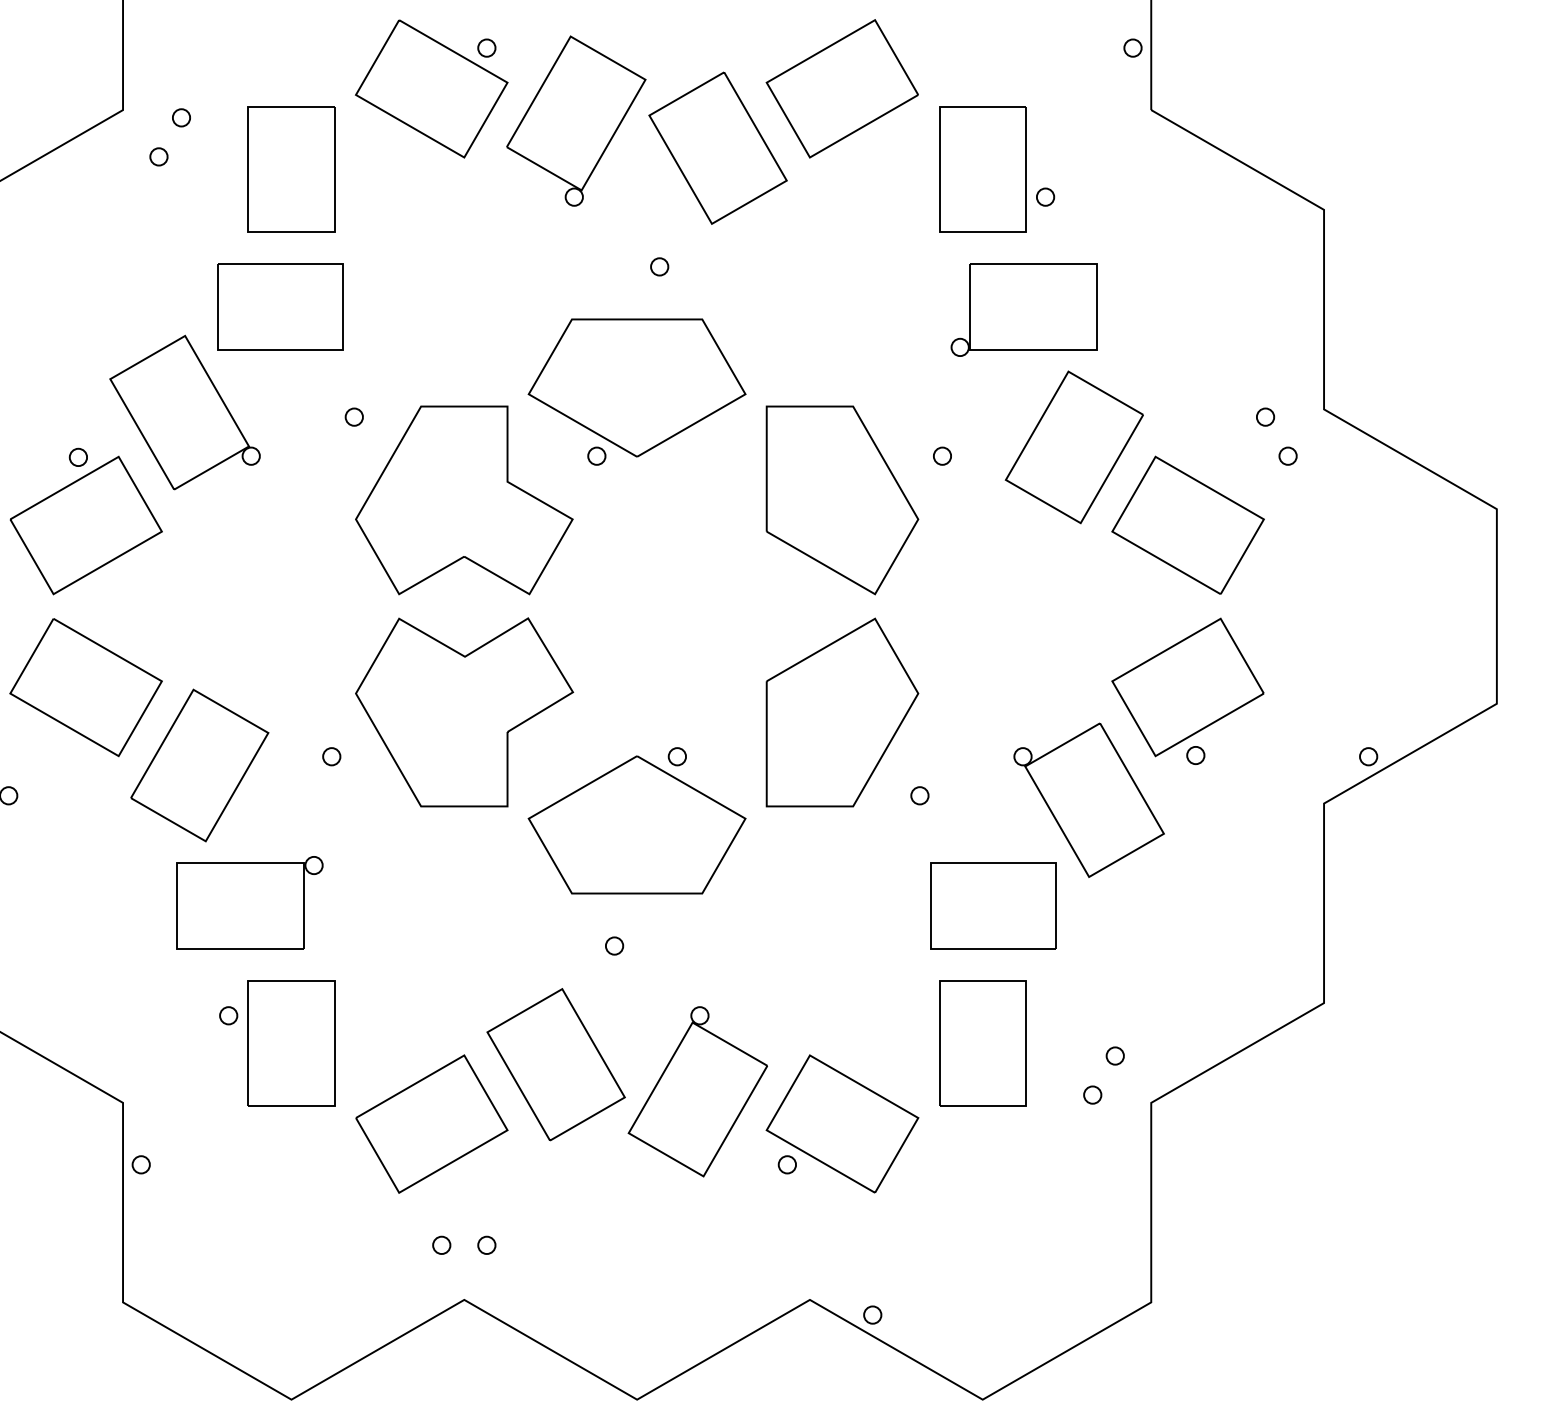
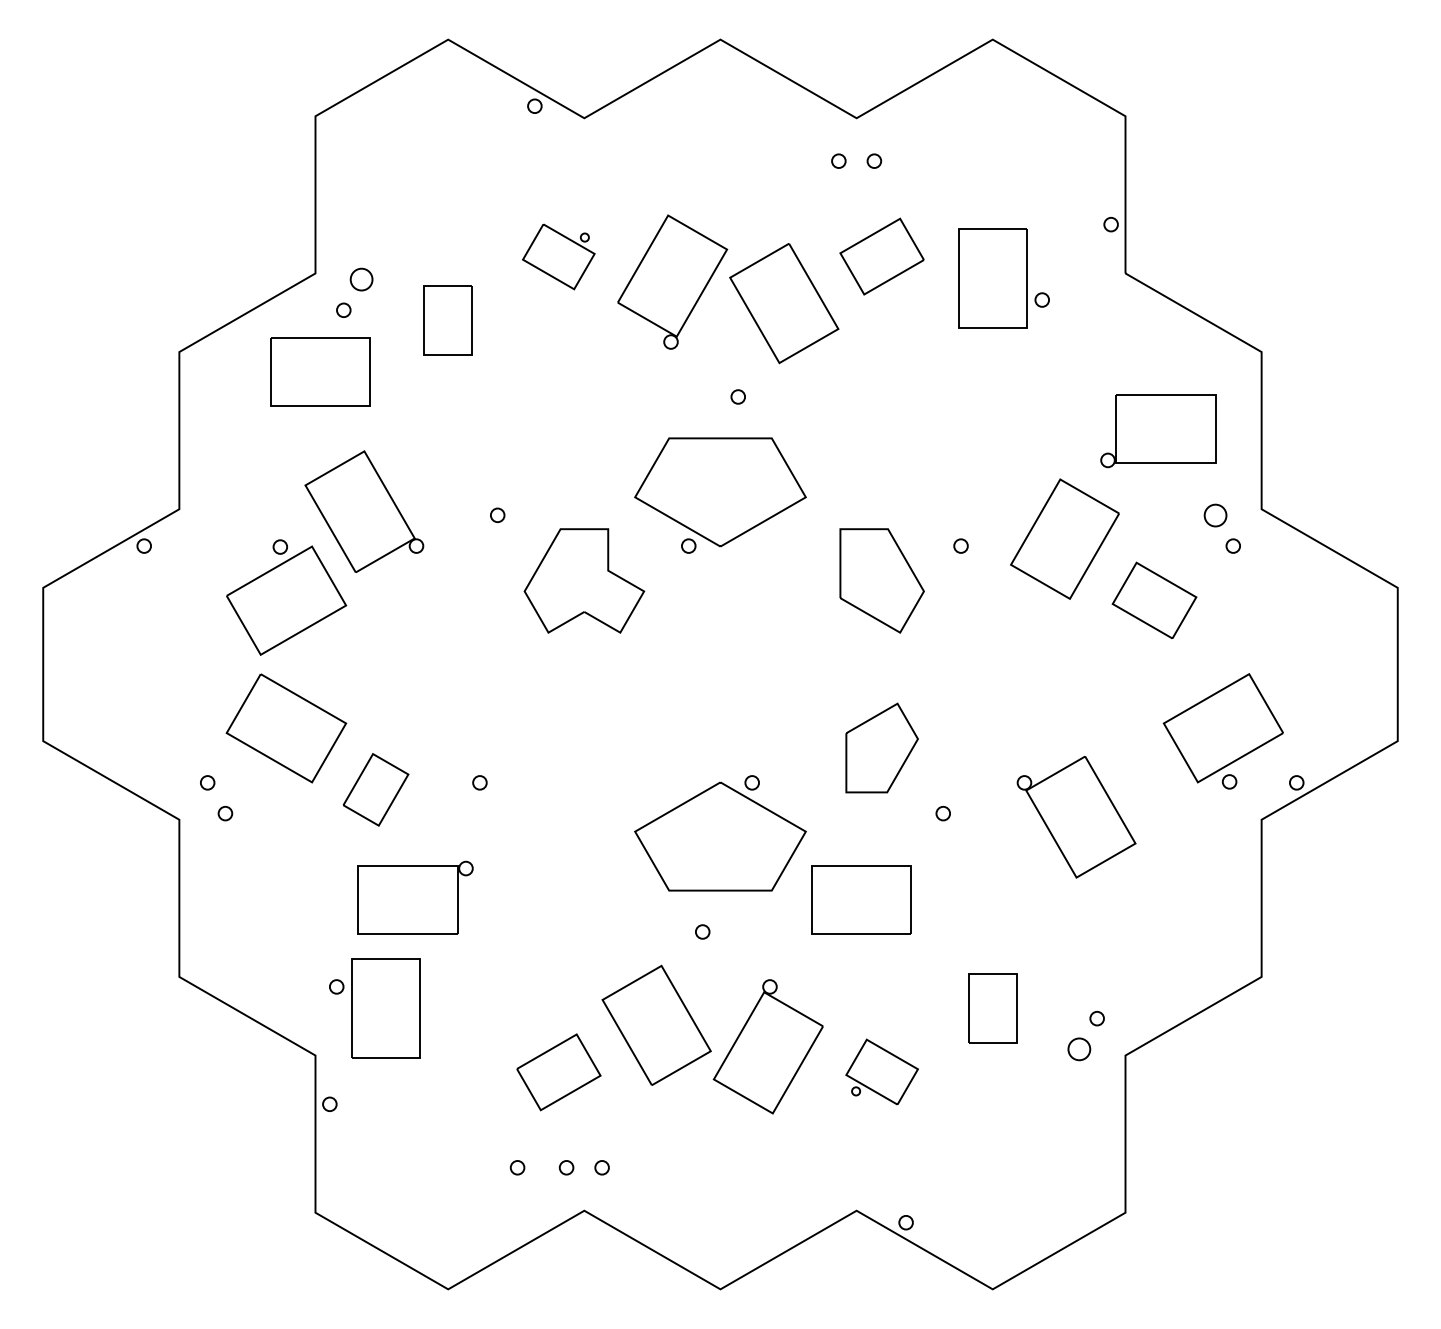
part: (431, 88) -> (558, 256), size x0.6
part: (841, 88) -> (881, 256), size x0.7
circle: (181, 117) -> (361, 279), size x1.6
part: (290, 169) -> (447, 320), size x0.7
part: (996, 169) -> (1003, 278), moved
part: (280, 306) -> (320, 371), moved
part: (1024, 310) -> (1158, 431), moved
circle: (1265, 416) -> (1215, 514), size x1.6
part: (464, 499) -> (584, 580), size x0.7
part: (841, 499) -> (881, 580), size x0.7
part: (1188, 525) -> (1154, 600), size x0.7
part: (1186, 691) -> (1222, 731), moved
part: (464, 711) -> (584, 747), removed
part: (841, 711) -> (881, 747), size x0.6
part: (199, 765) -> (375, 789), size x0.6
part: (993, 904) -> (861, 899), moved
part: (276, 1043) -> (374, 1008), moved
part: (982, 1043) -> (992, 1008), size x0.7
circle: (1092, 1095) -> (1079, 1049), size x1.6
part: (841, 1123) -> (881, 1071), size x0.6
part: (431, 1124) -> (558, 1072), size x0.7
circle: (379, 1244) -> (517, 1167), added

